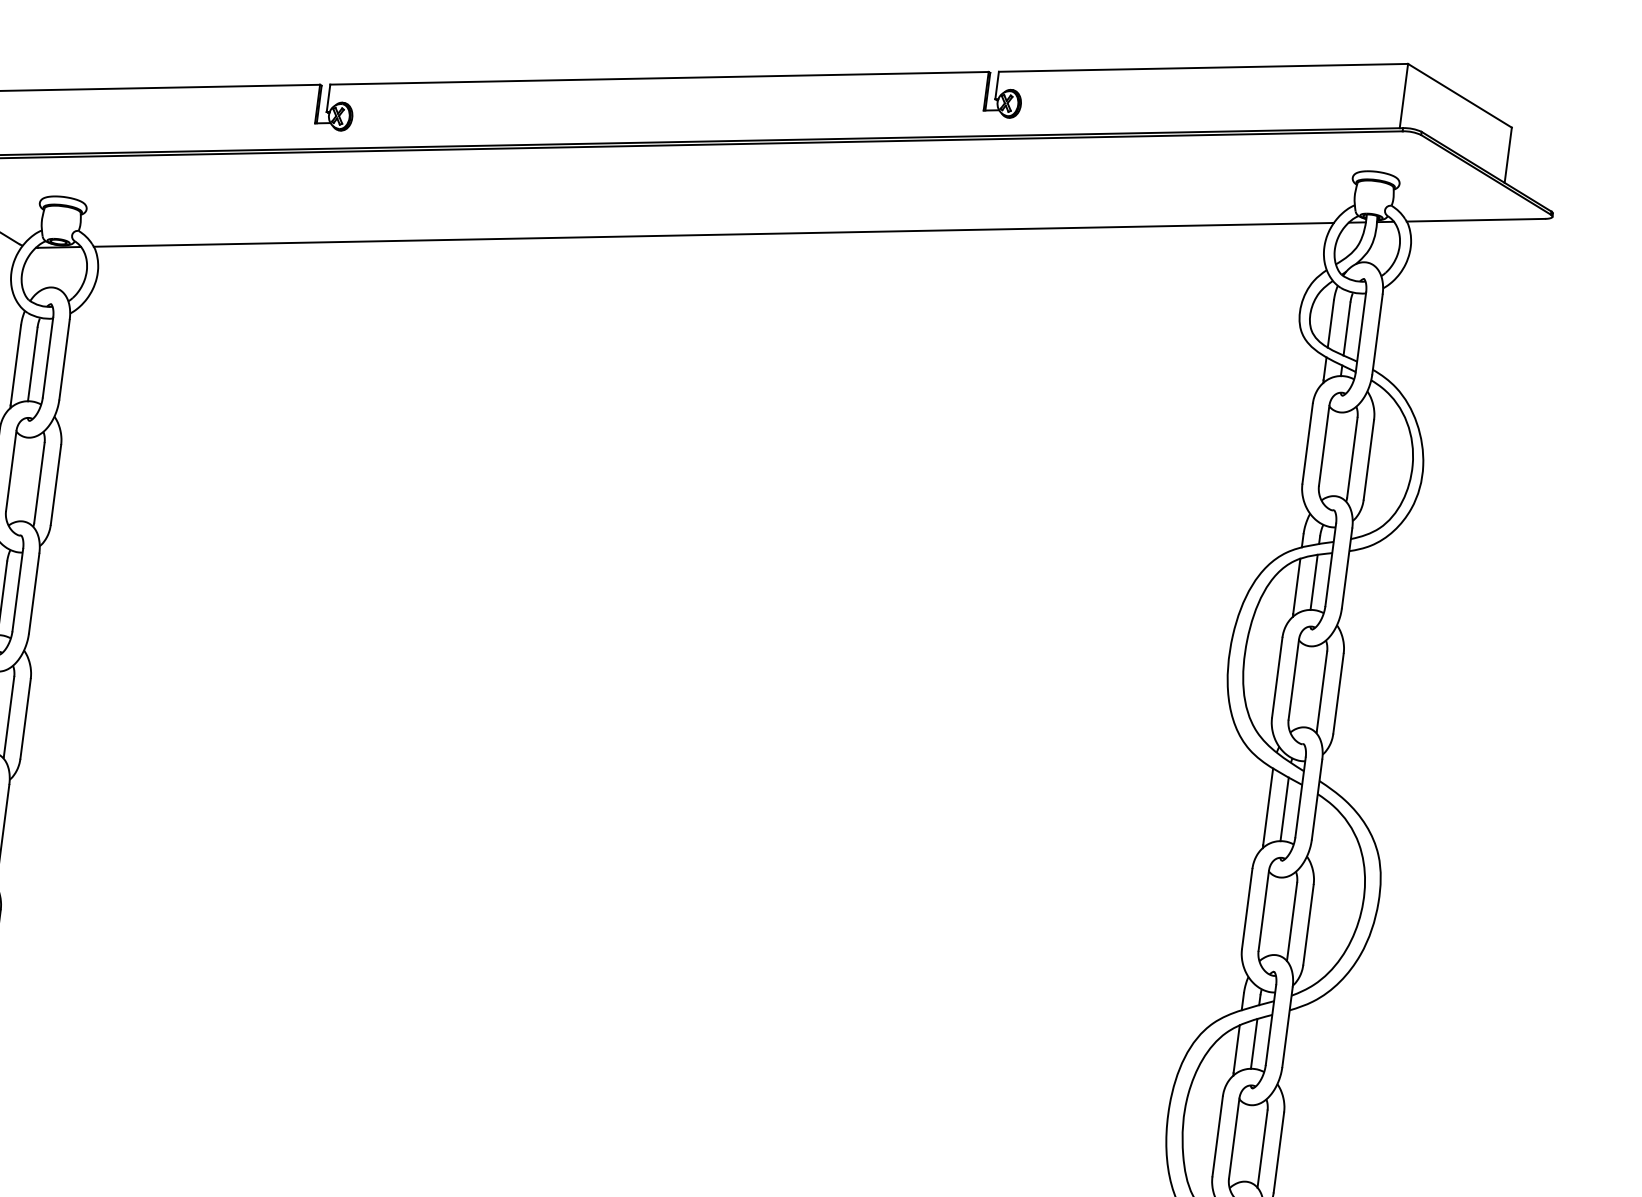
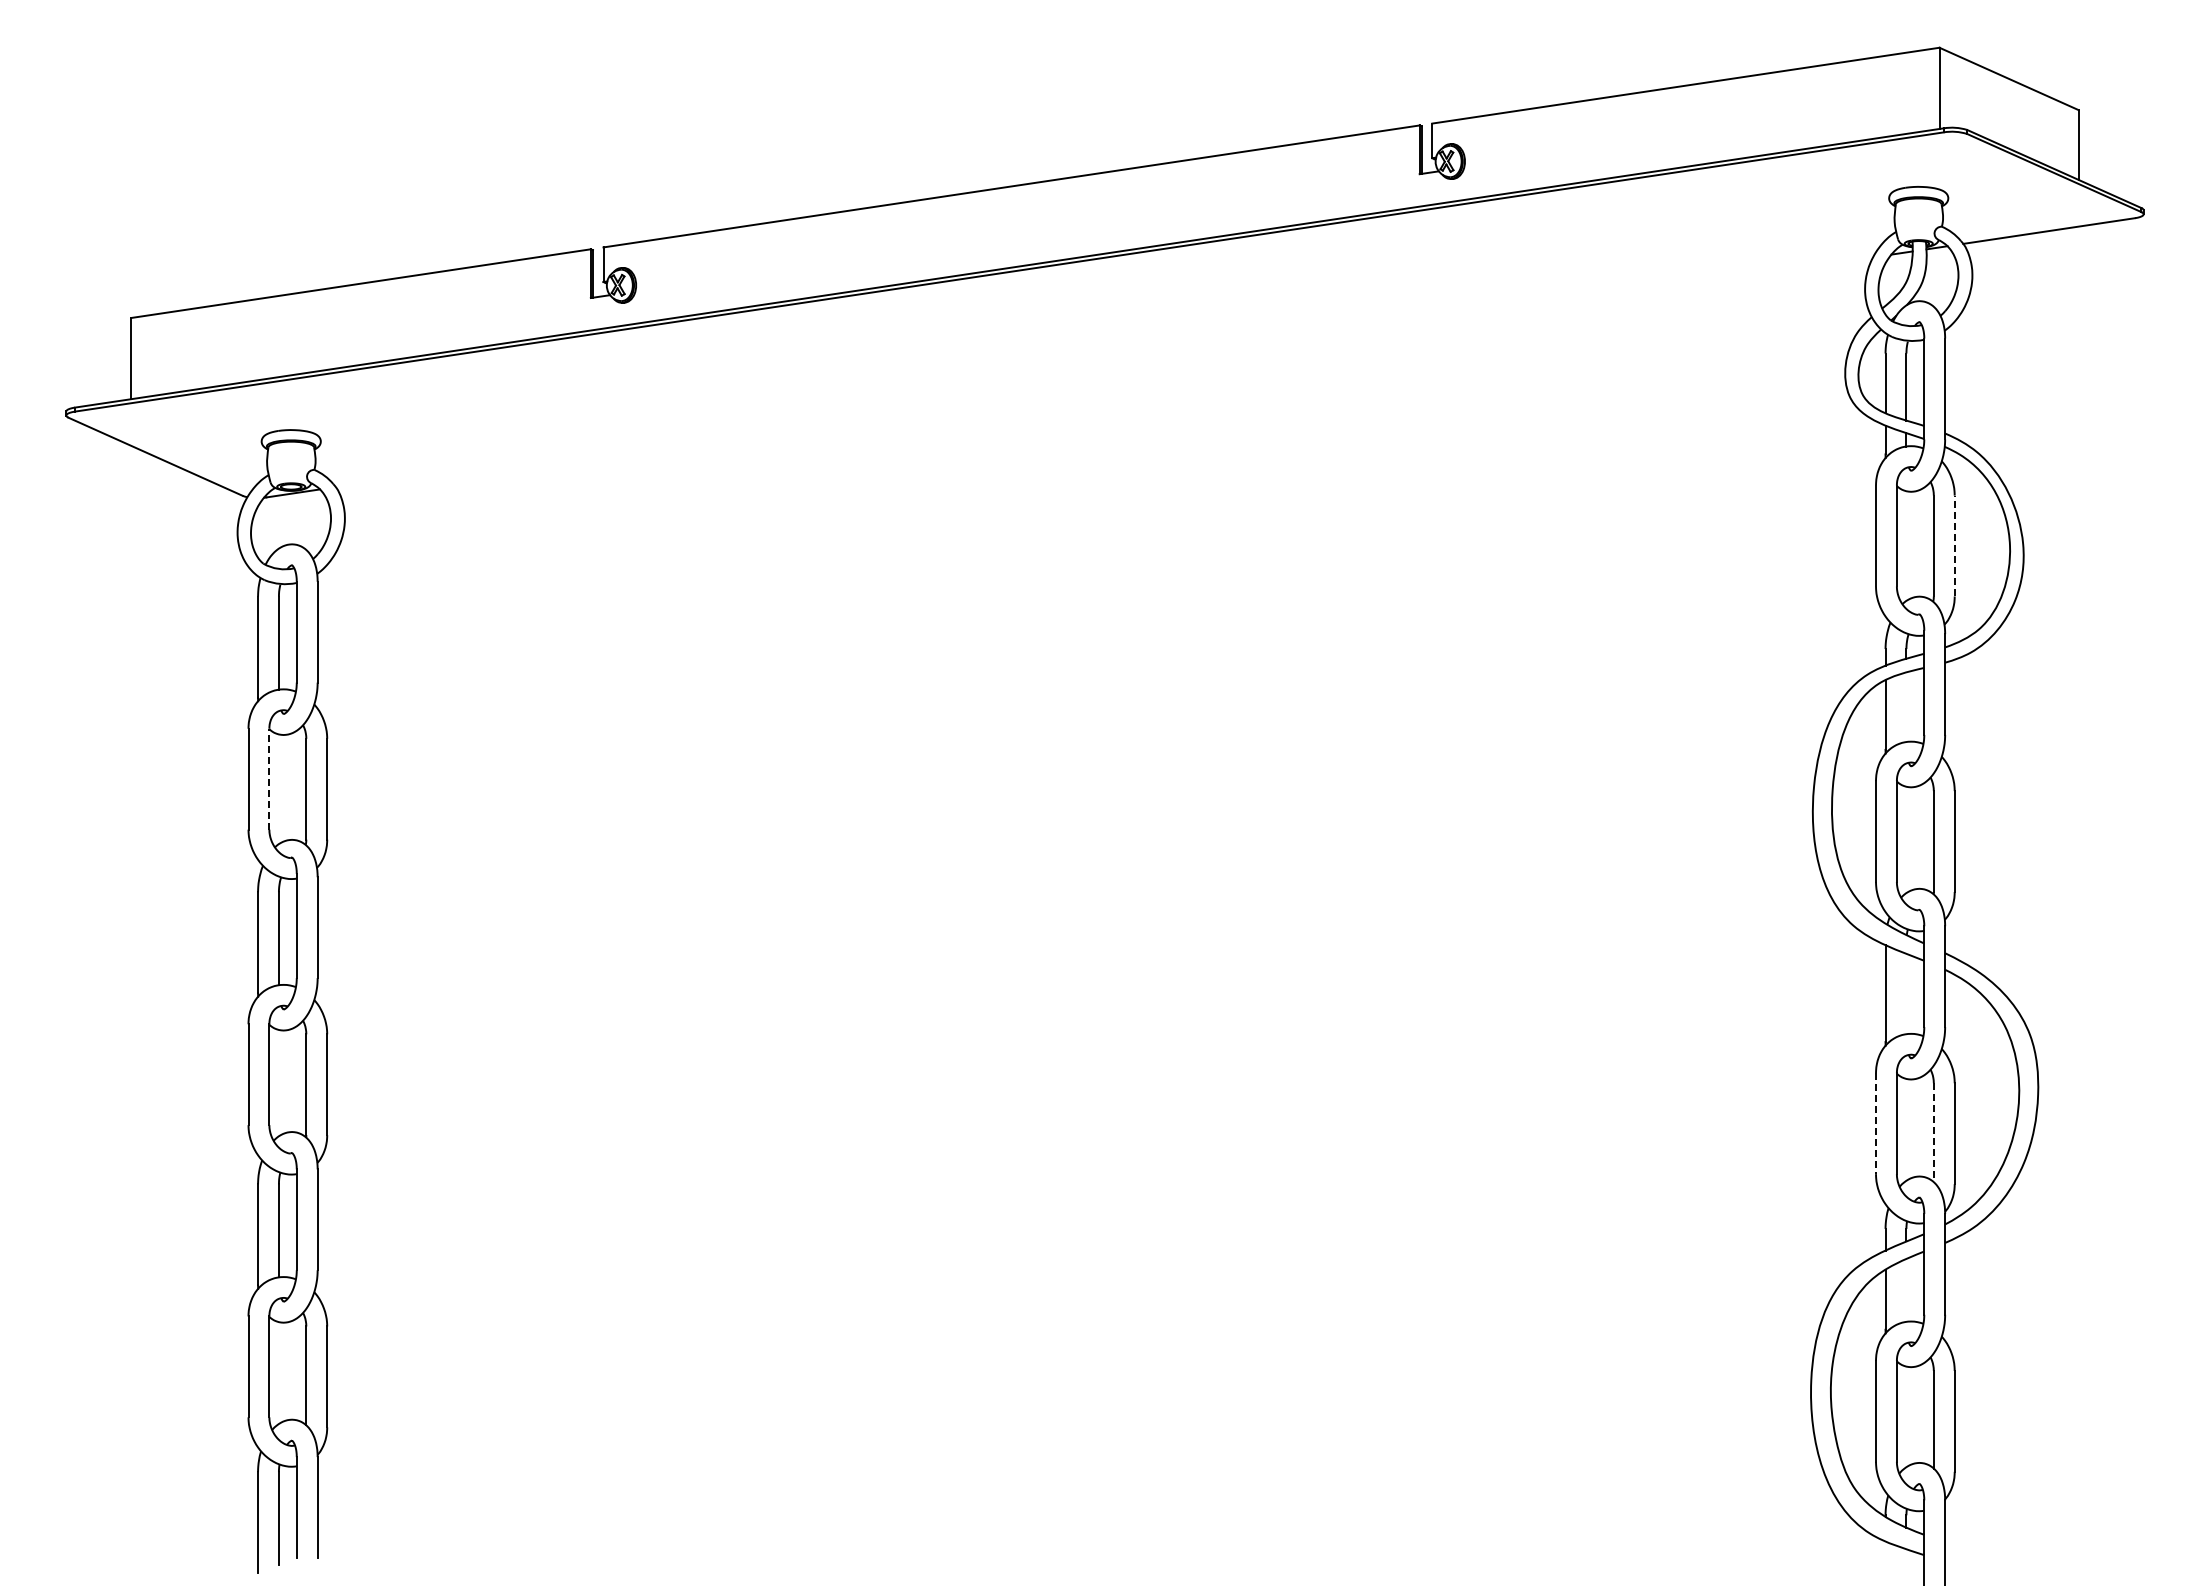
line: (713, 235) -> (1104, 372), removed
line: (1368, 459) -> (1954, 545), solid -> dashed
line: (11, 470) -> (269, 778), solid -> dashed
line: (1314, 582) -> (1906, 707), removed
line: (1284, 808) -> (1906, 993), removed
line: (1247, 909) -> (1876, 1124), solid -> dashed
line: (1291, 922) -> (1933, 1133), solid -> dashed
line: (1254, 1043) -> (1906, 1289), removed

